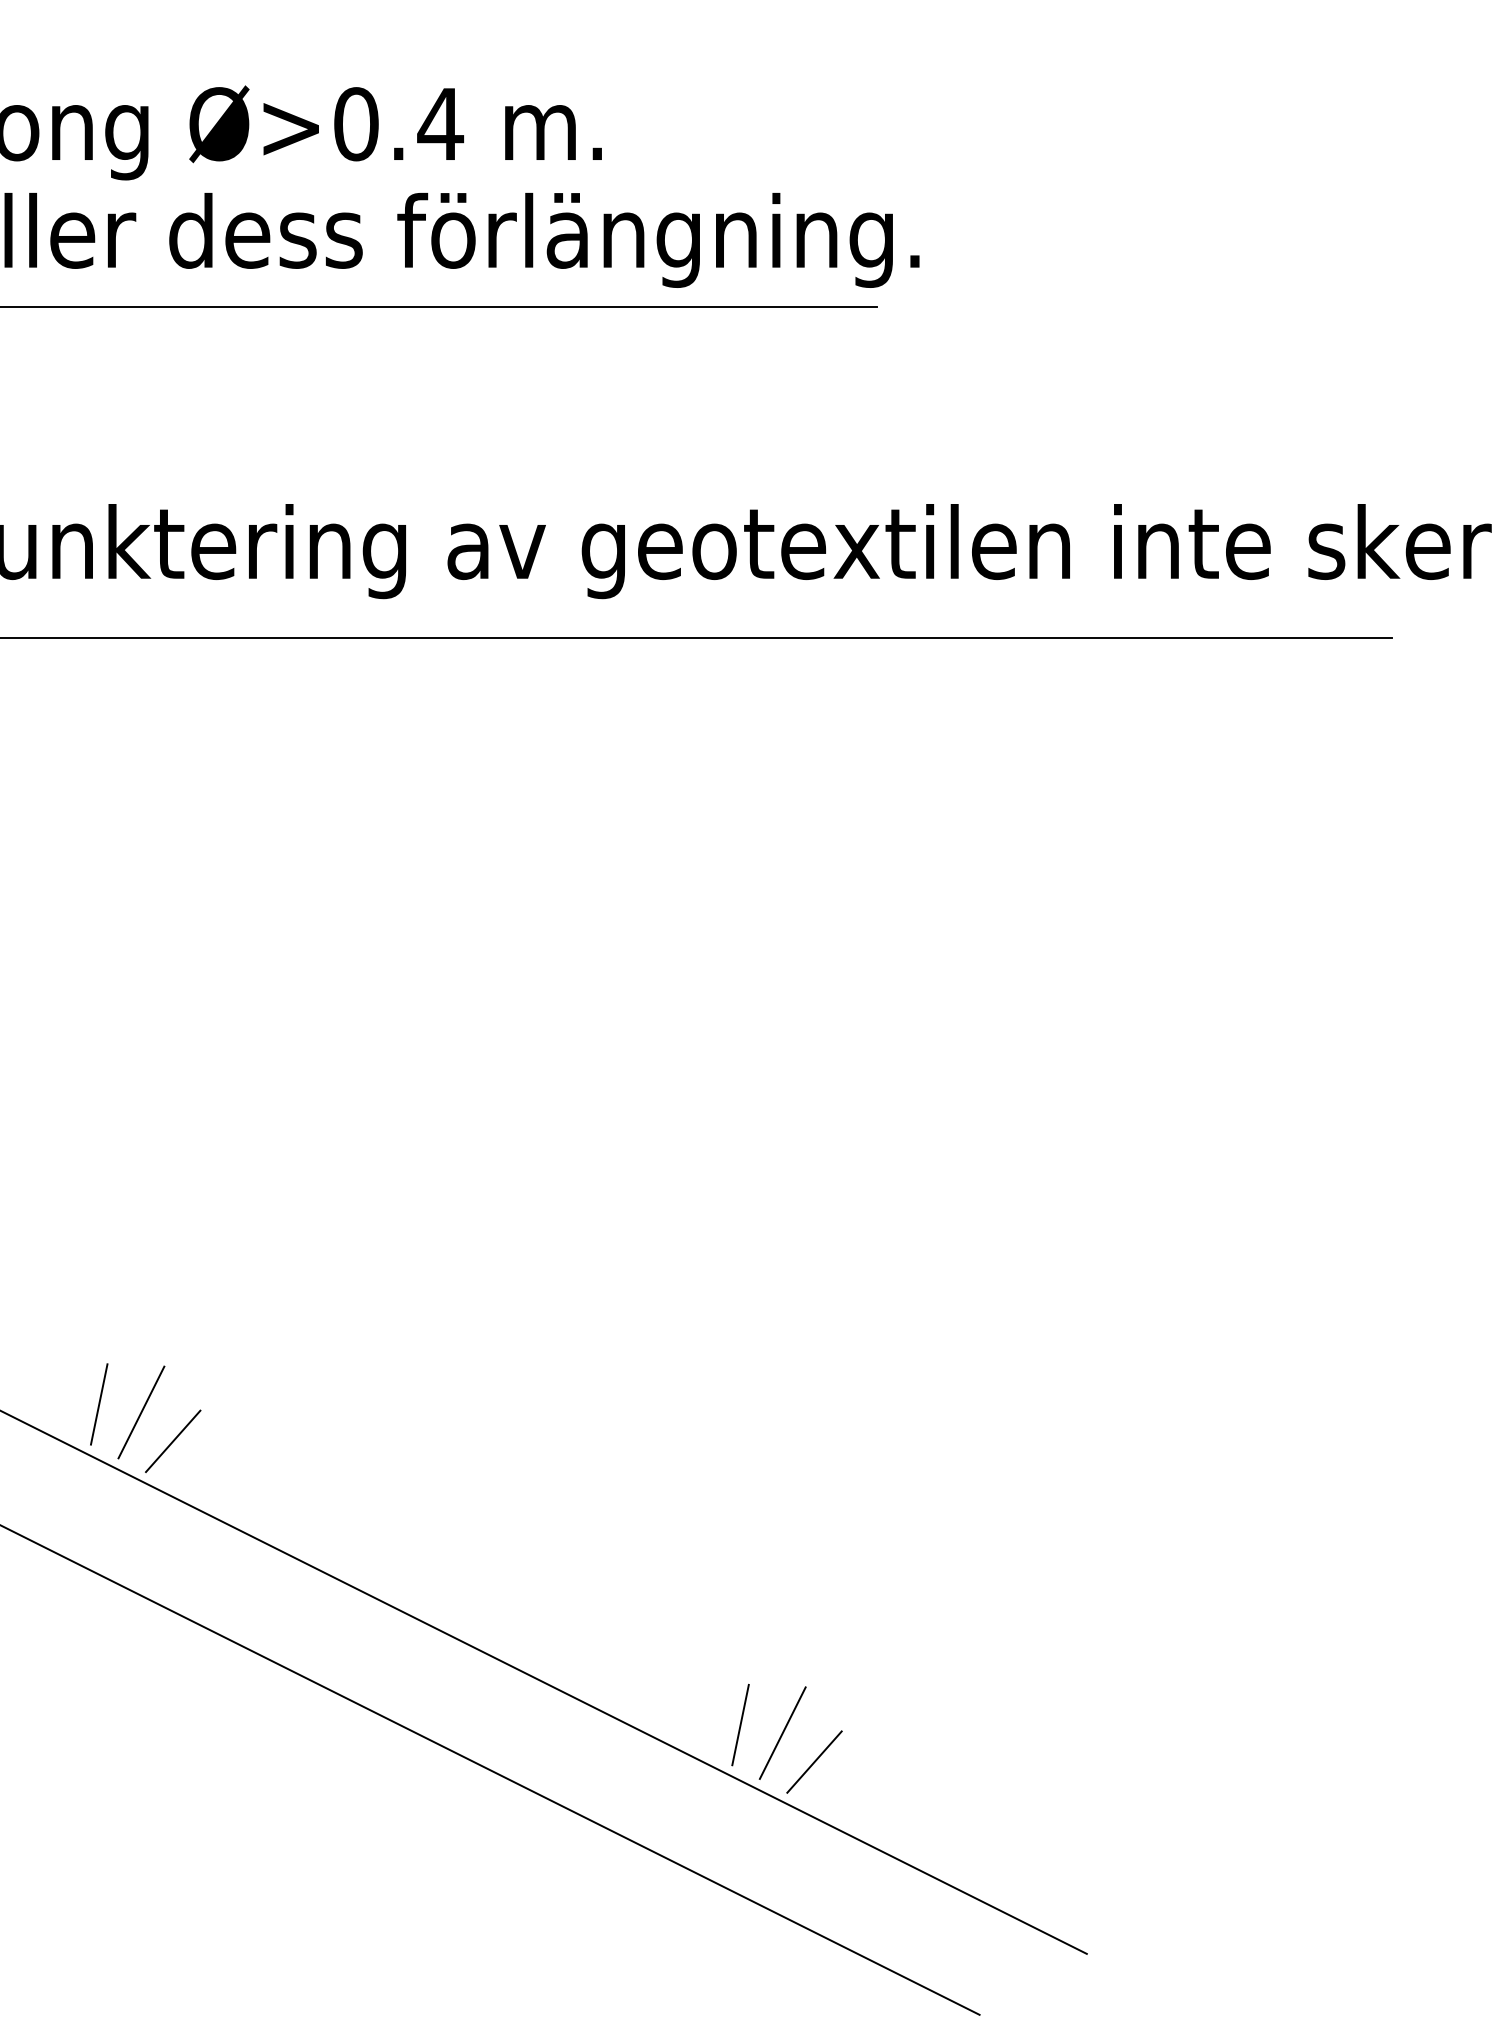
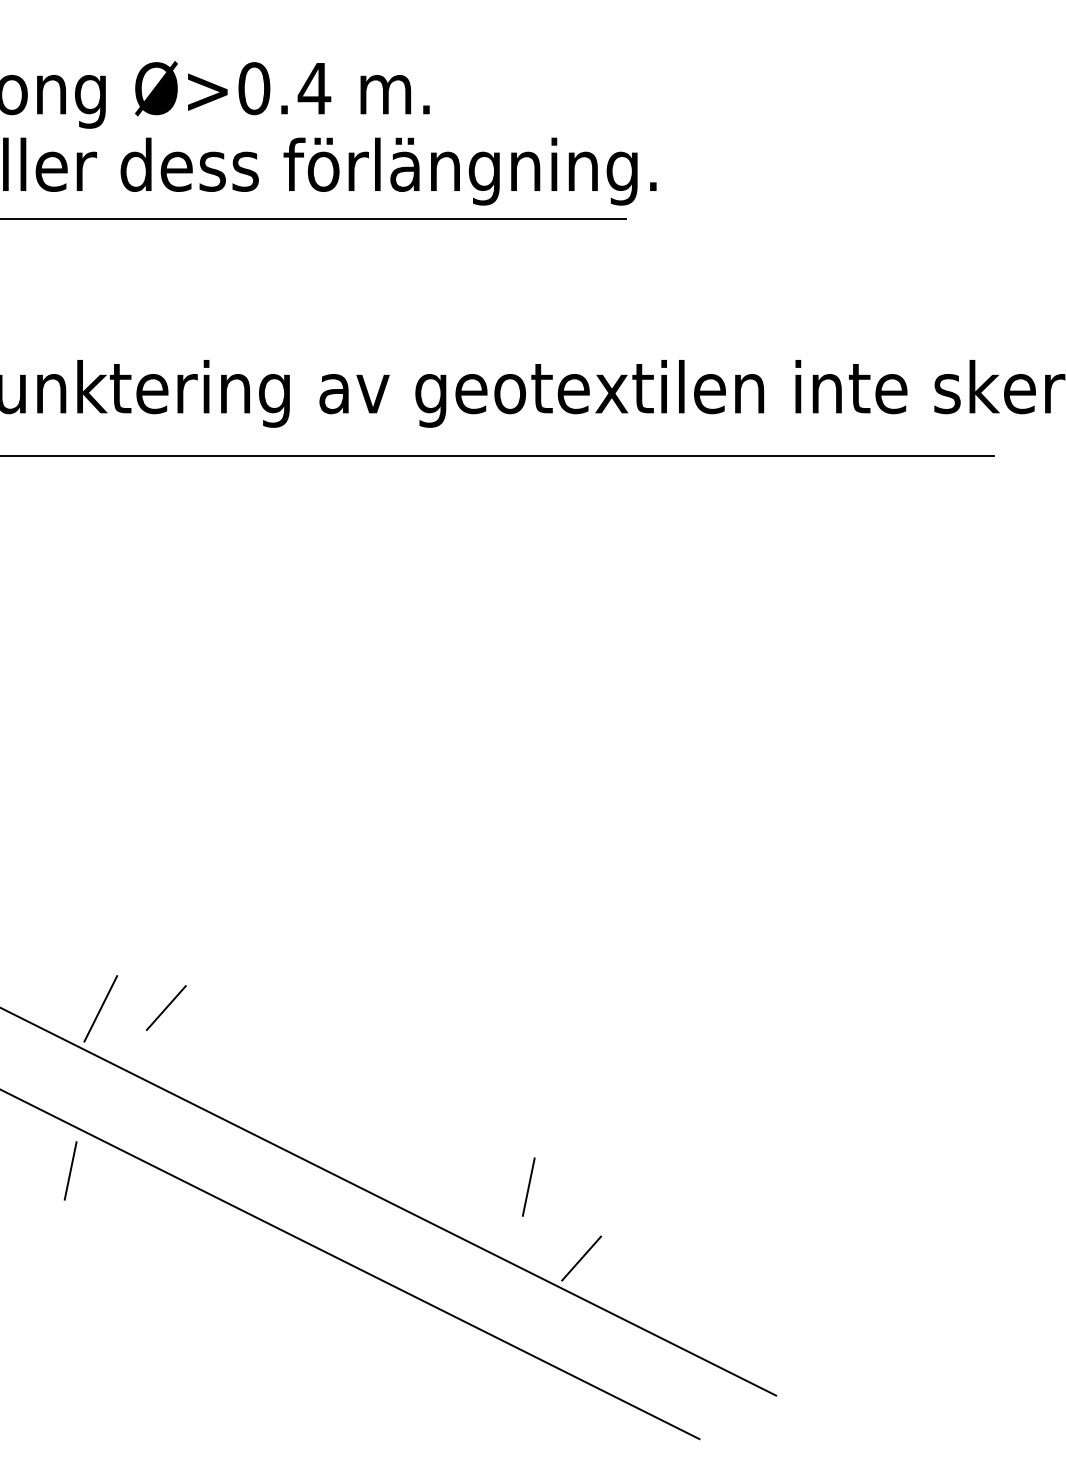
line: (99, 1404) -> (70, 1171), moved
line: (173, 1440) -> (166, 1007), moved
line: (740, 1725) -> (528, 1187), moved
line: (782, 1732) -> (558, 1237), removed

